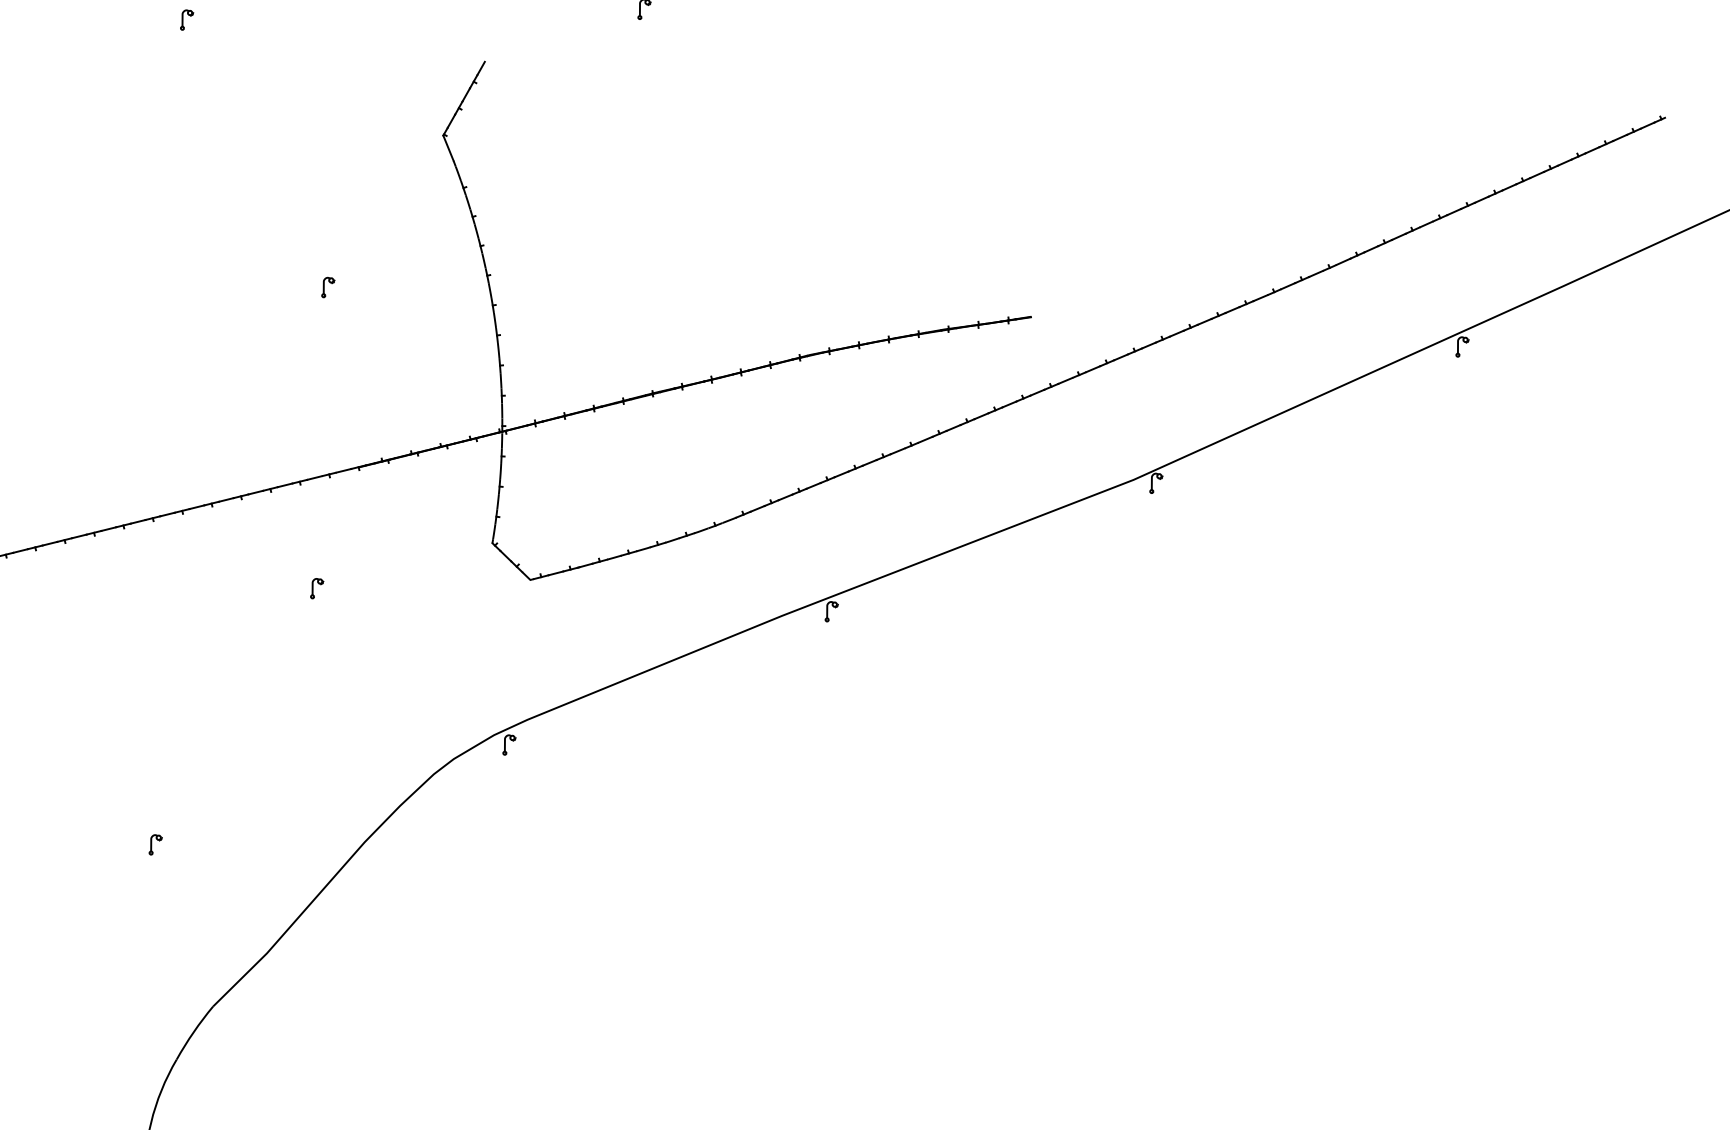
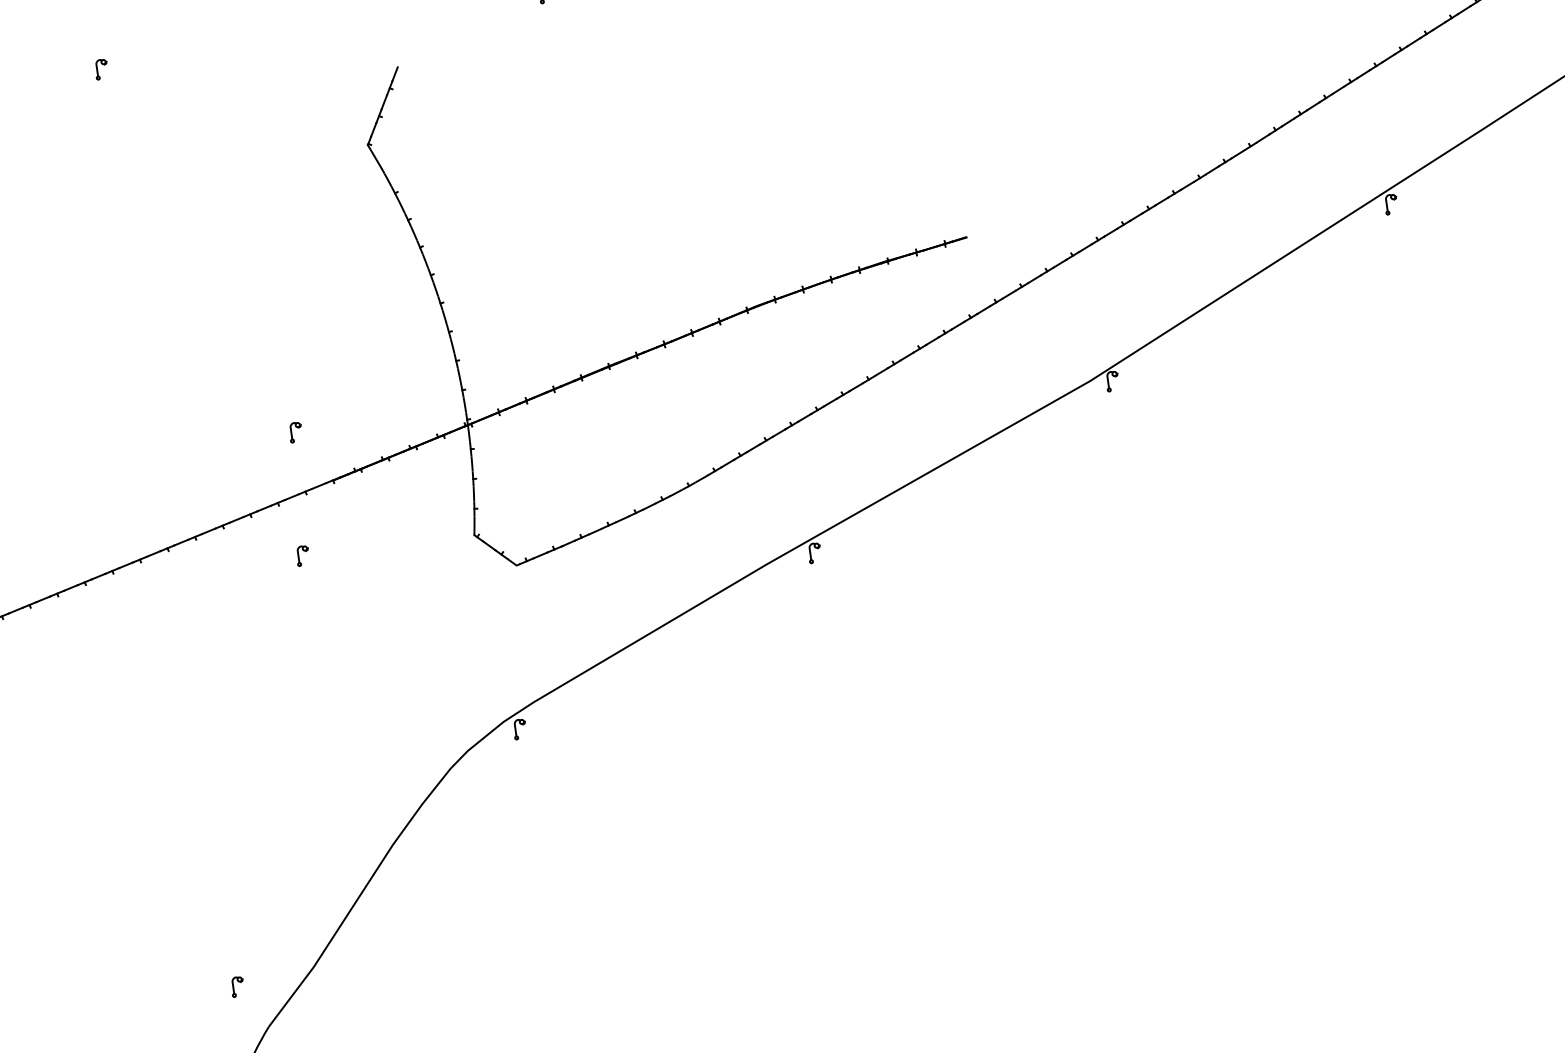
part: (328, 287) -> (295, 432), moved
part: (317, 588) -> (303, 555), moved
part: (155, 844) -> (237, 986), moved

